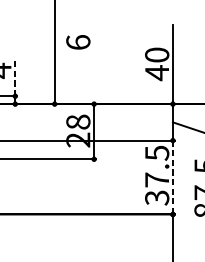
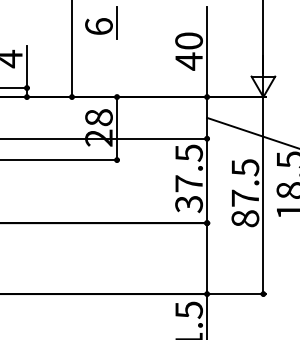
line: (94, 38) -> (117, 22), added
line: (14, 78) -> (26, 67), dashed -> solid
line: (173, 178) -> (207, 181), dashed -> solid

